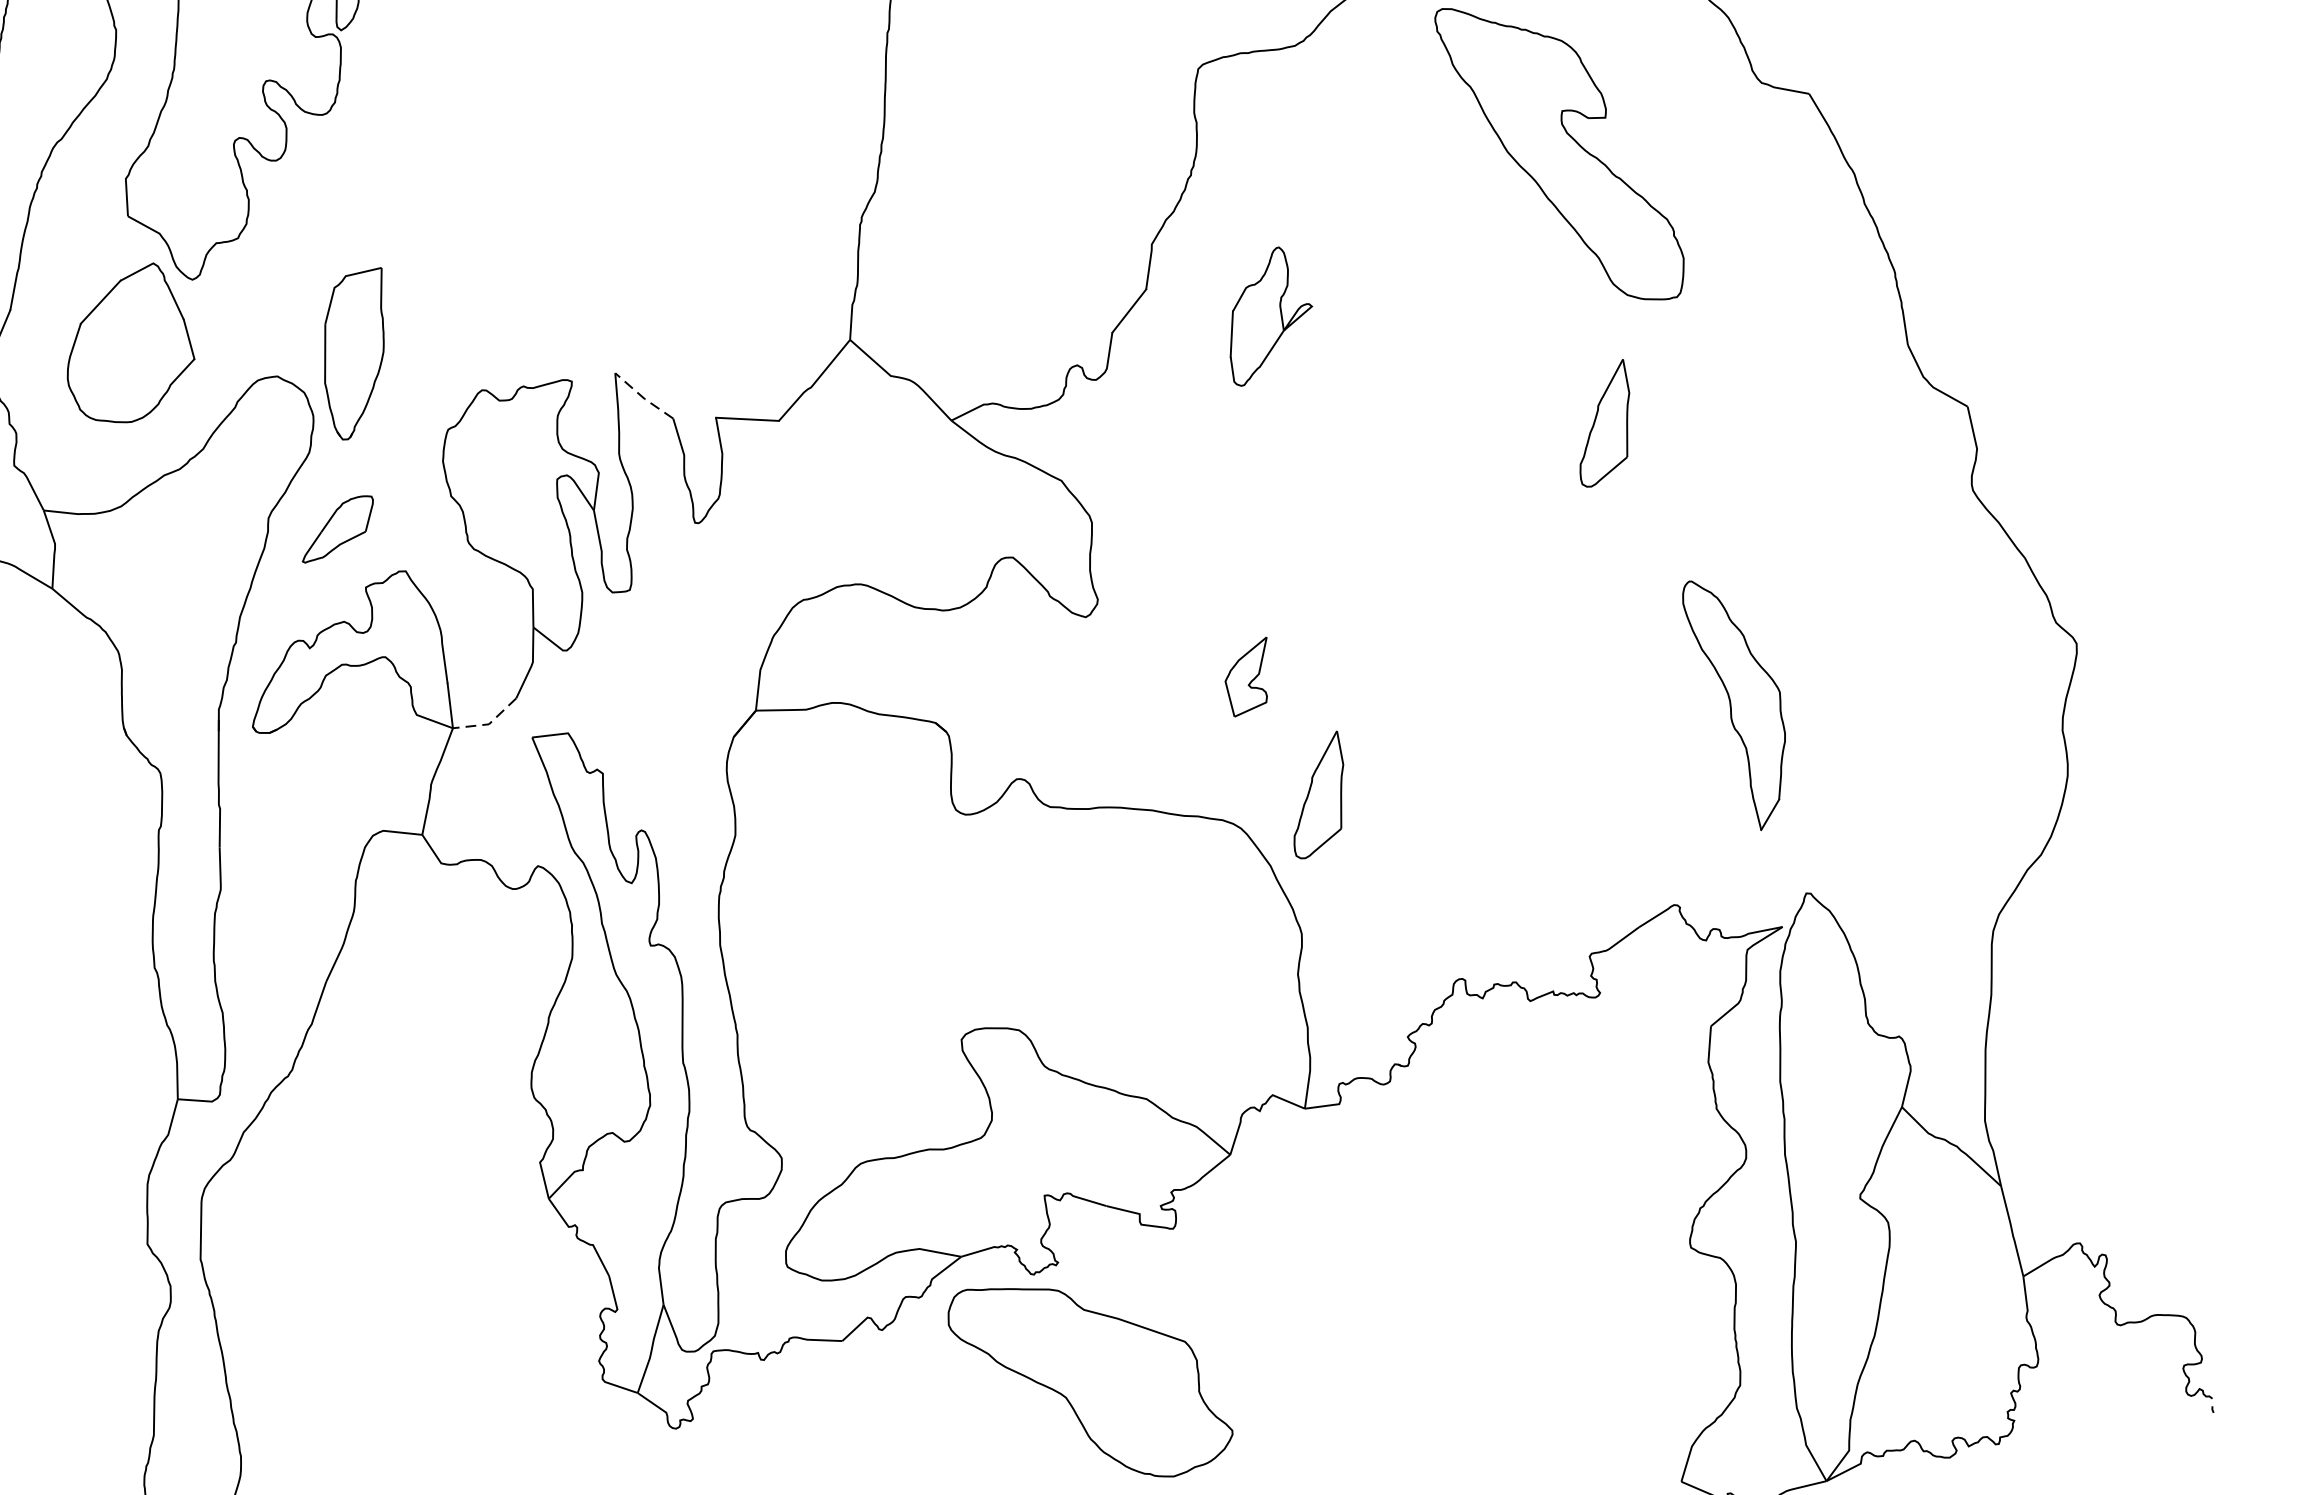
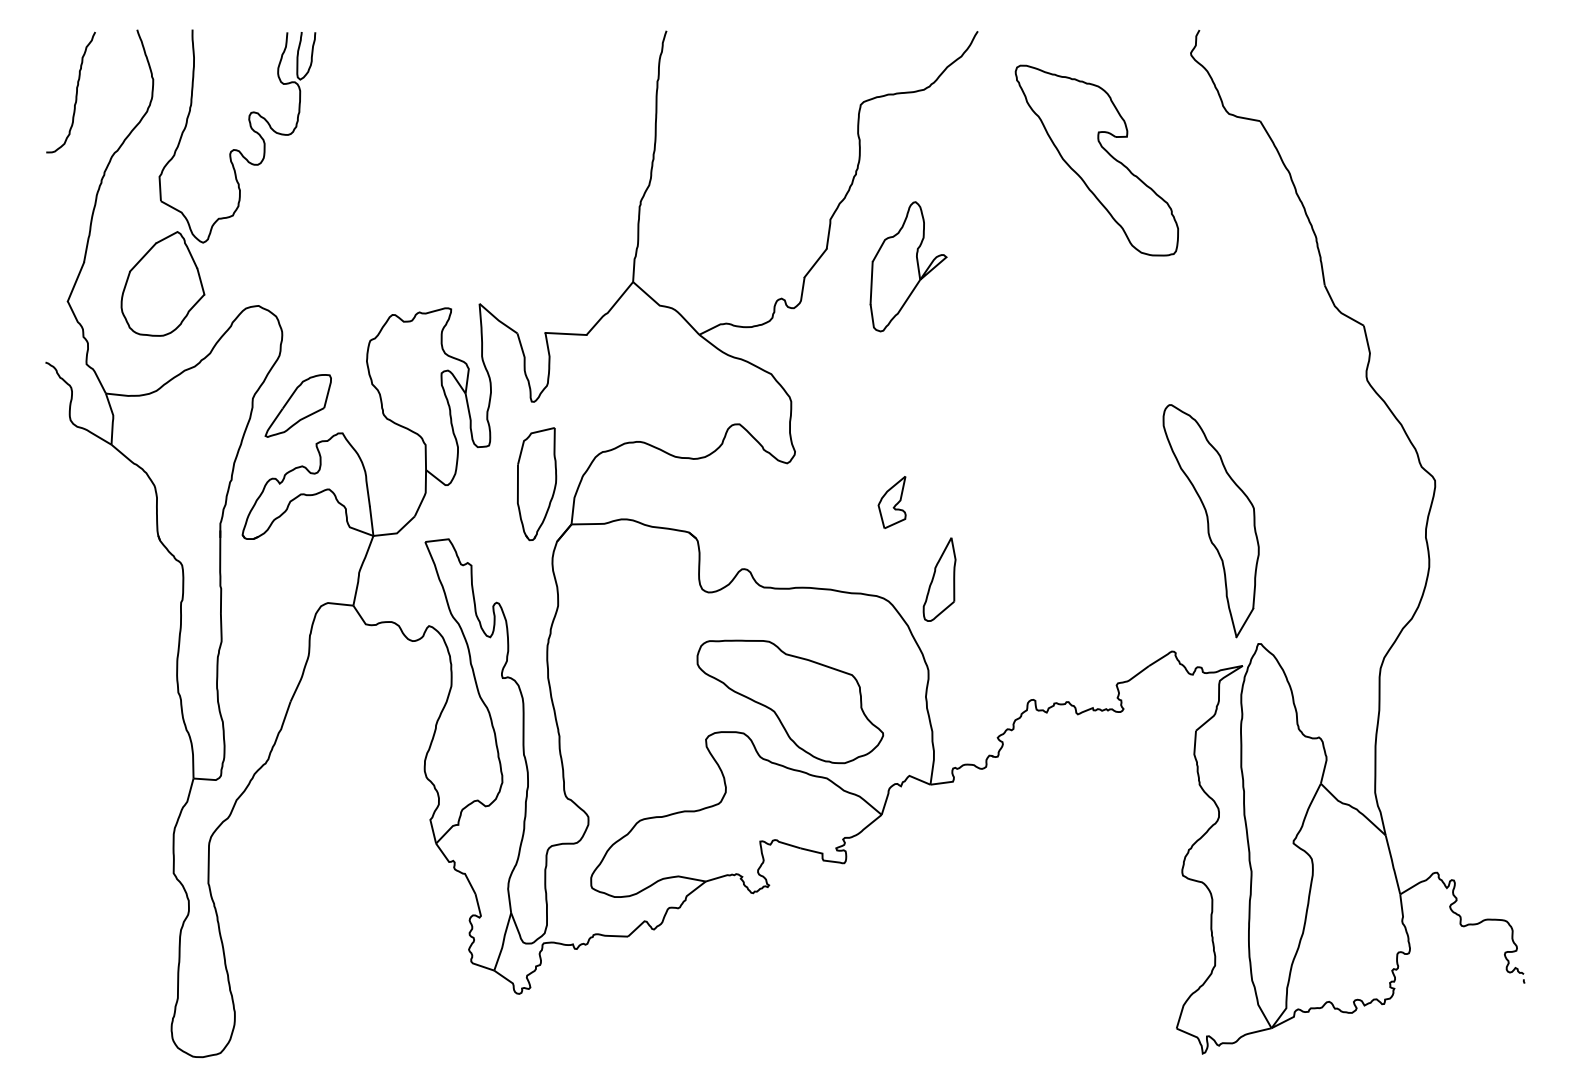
part: (1271, 316) -> (908, 266), size x1.43
part: (355, 354) -> (537, 484), moved
line: (644, 398) -> (498, 320), dashed -> solid
part: (1604, 423) -> (1126, 336), removed
part: (336, 528) -> (297, 405), size x1.43
part: (1733, 706) -> (1210, 521), size x1.43
line: (488, 724) -> (396, 533), dashed -> solid
part: (1090, 1382) -> (790, 701), moved

